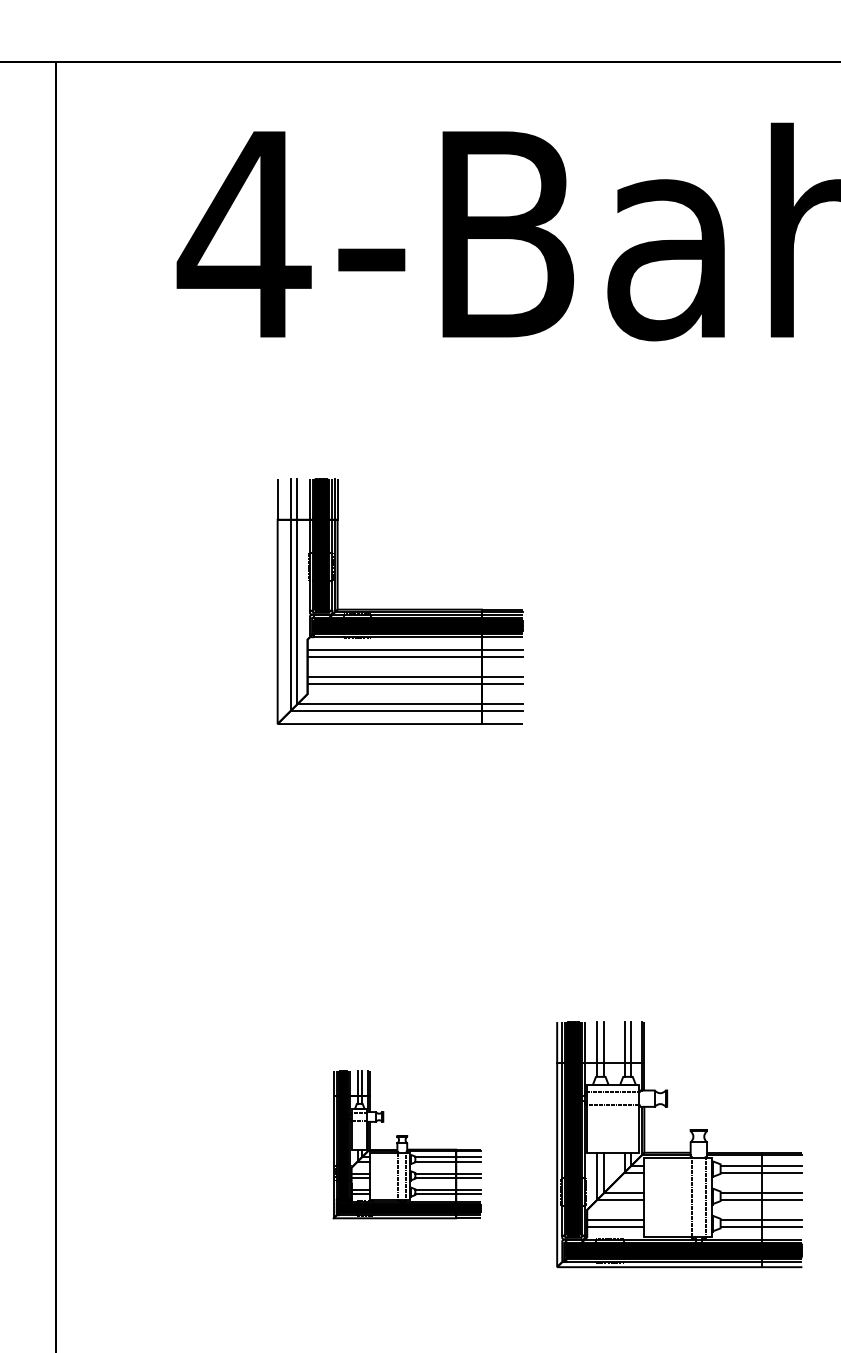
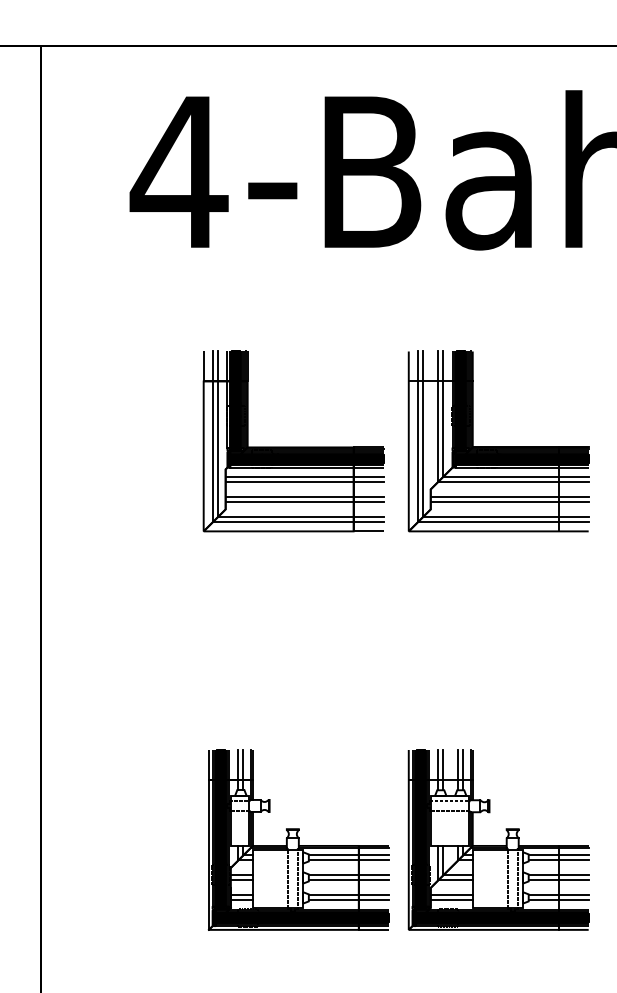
part: (679, 608) -> (498, 446), added
part: (406, 1144) -> (298, 839), size x1.67

